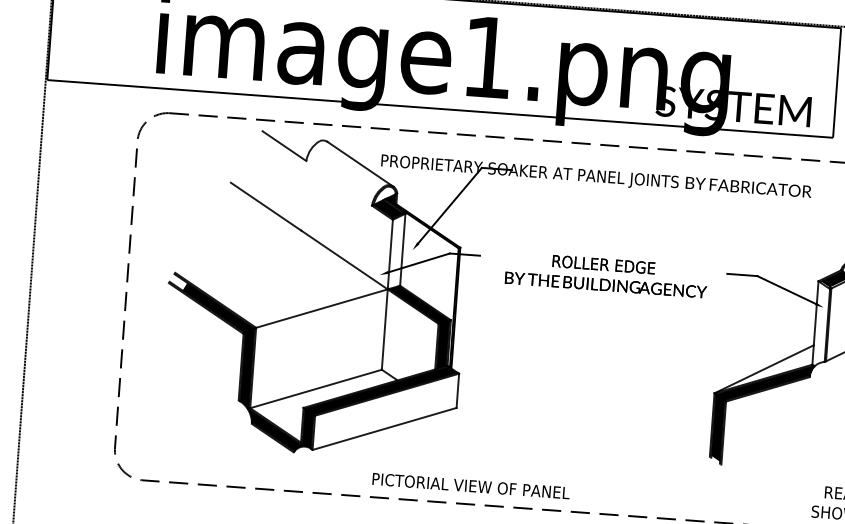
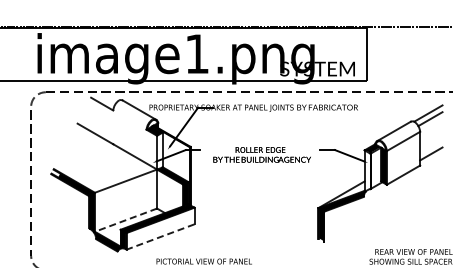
line: (314, 389) -> (125, 220), solid -> dashed
line: (384, 429) -> (160, 237), solid -> dashed

